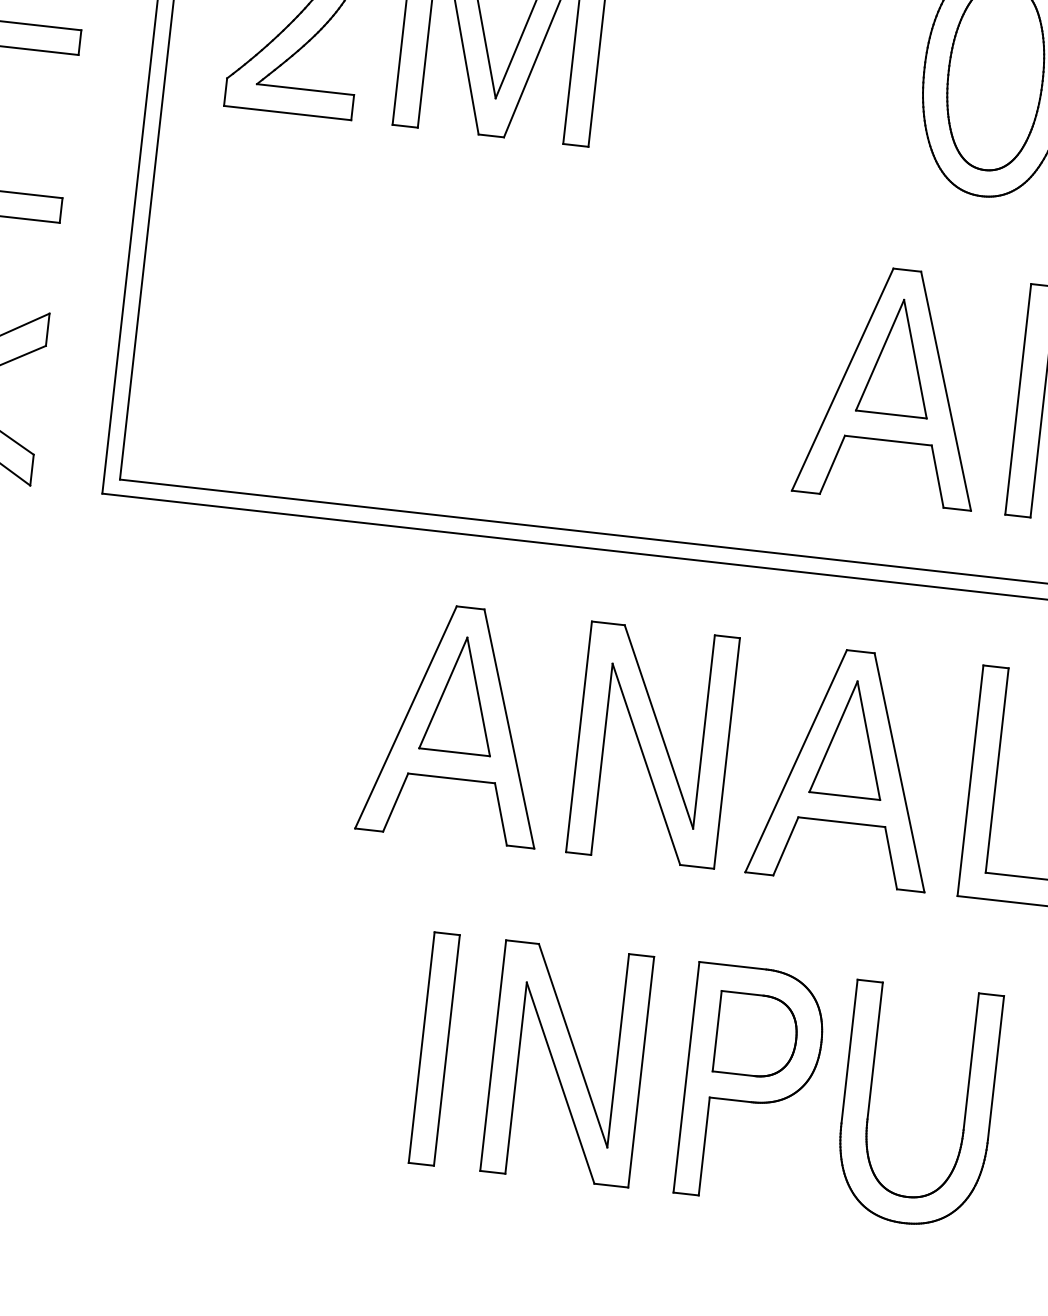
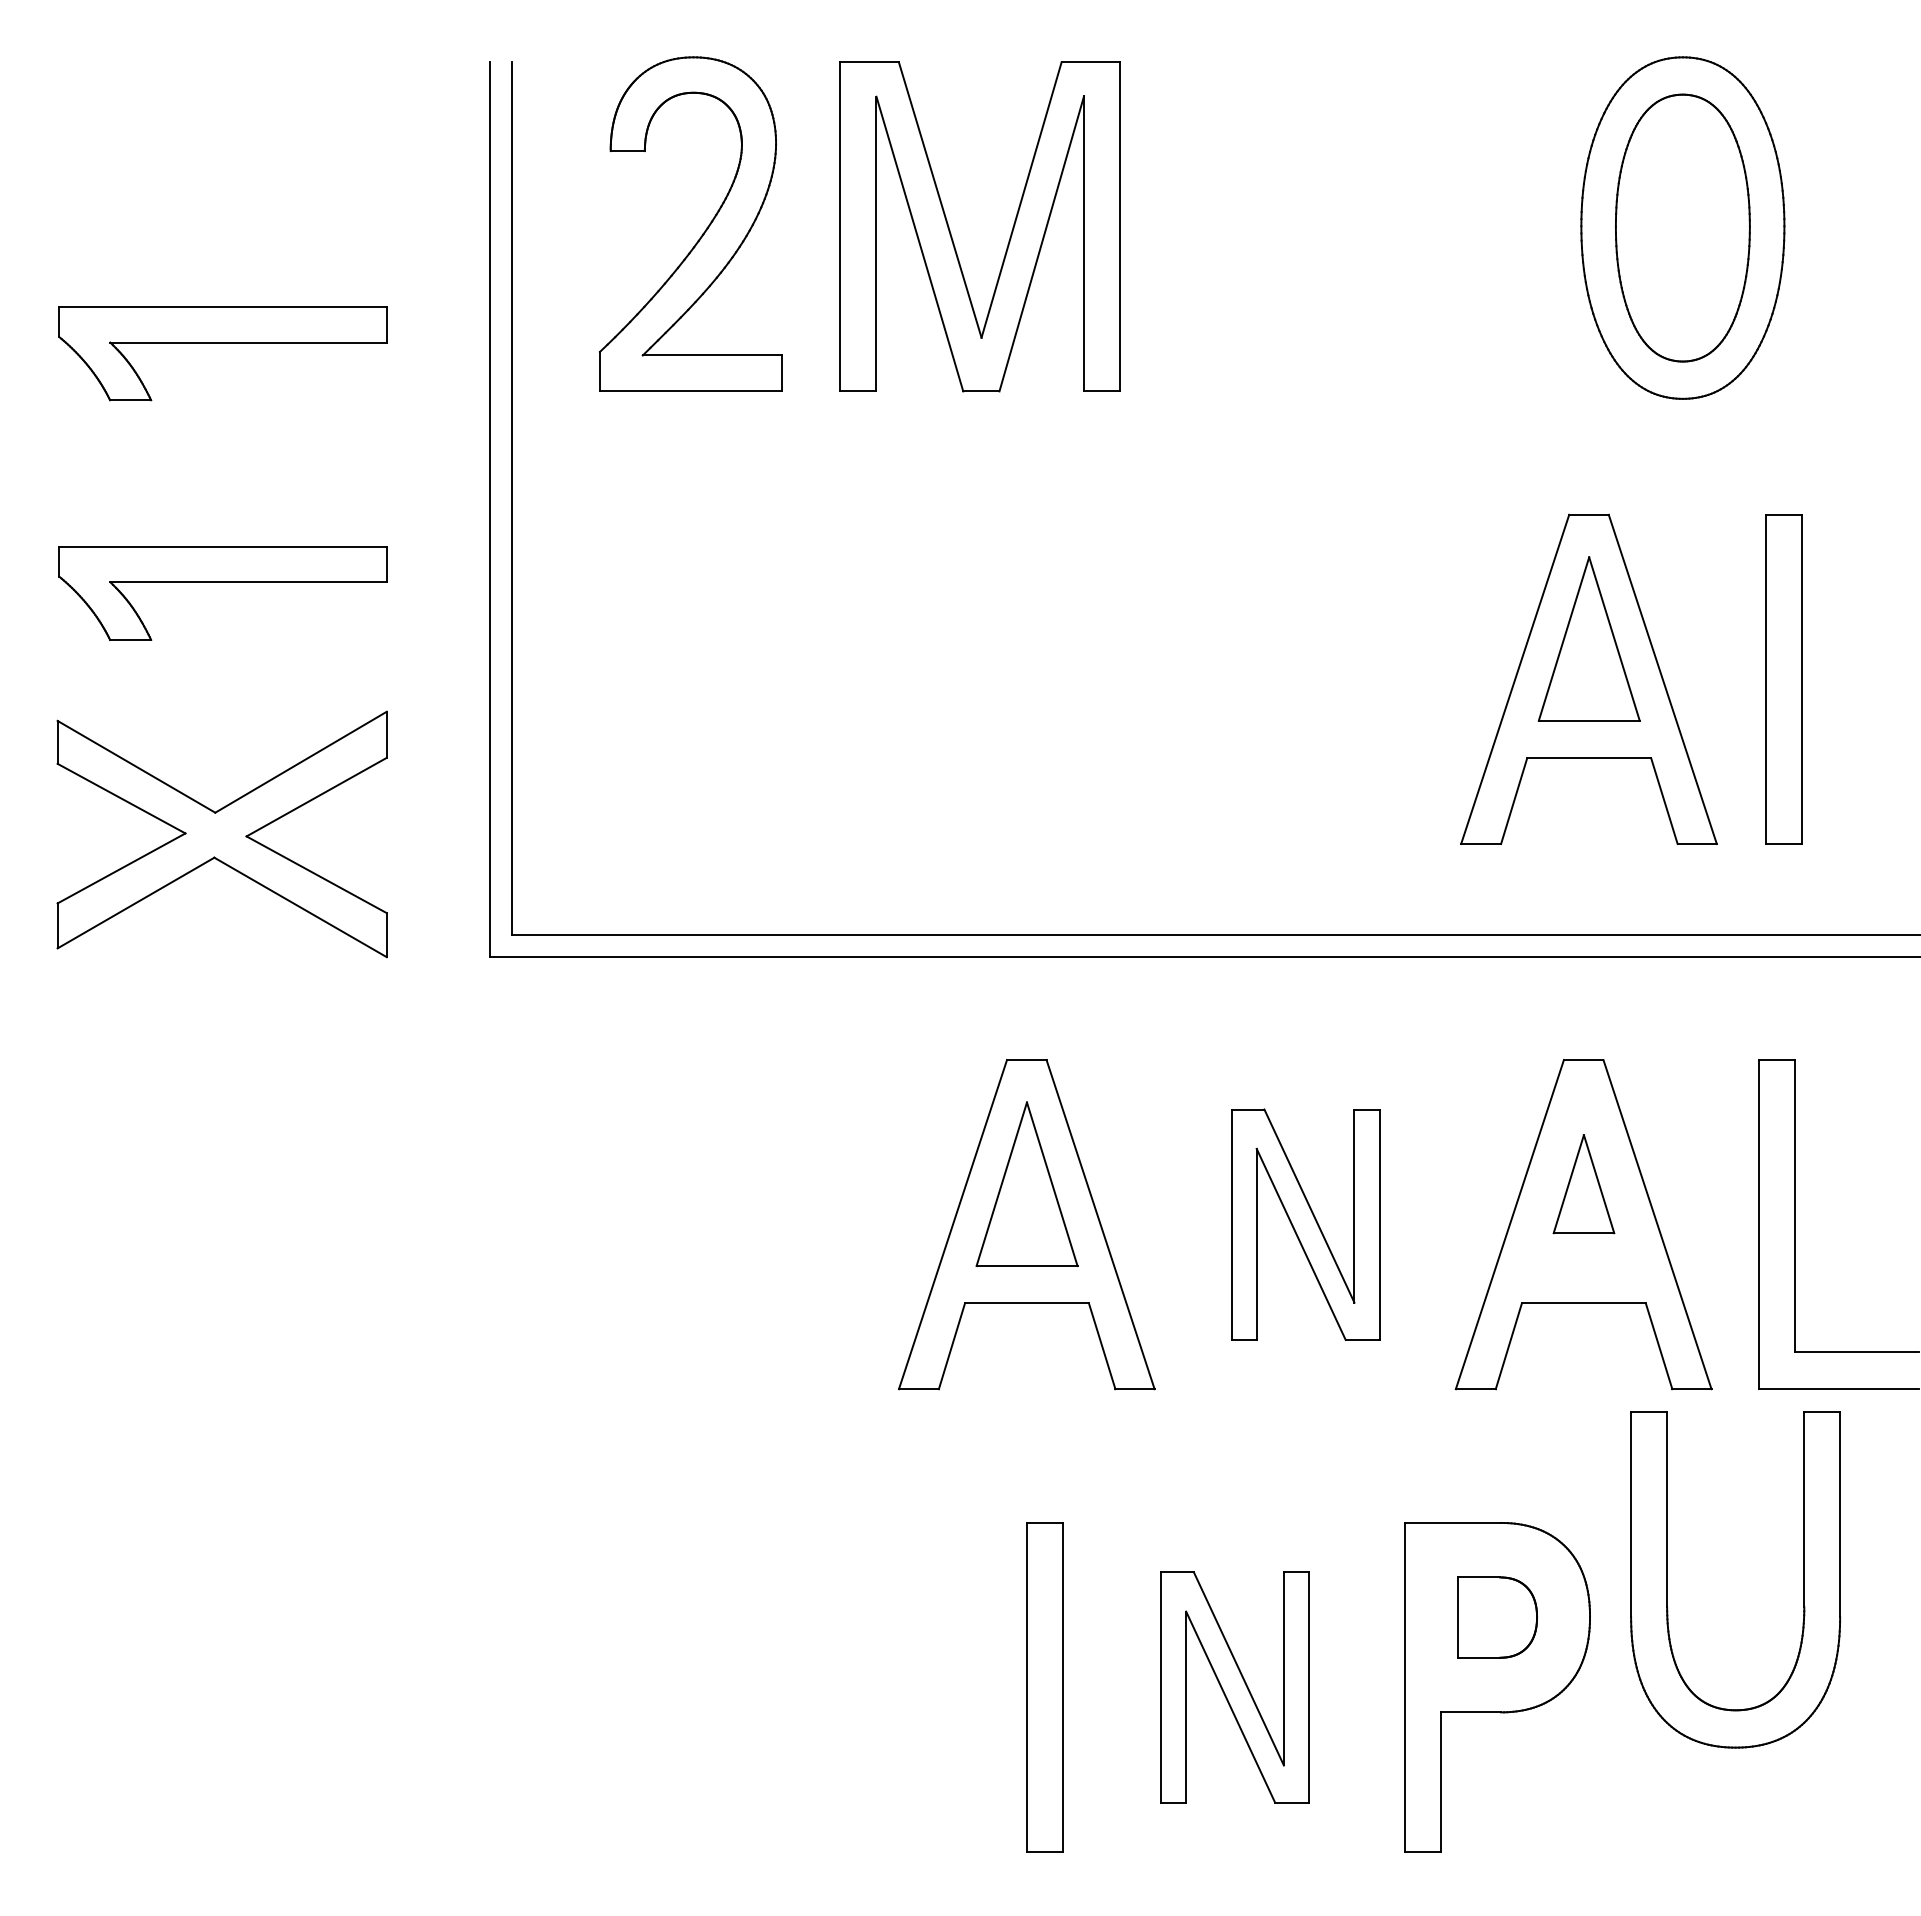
part: (850, 738) -> (1583, 1183), size x0.6
part: (652, 745) -> (1305, 1224), size x0.7
part: (756, 1035) -> (1497, 1617), size x0.7
part: (566, 1063) -> (1234, 1687), size x0.7
part: (869, 1099) -> (1667, 1579), moved

